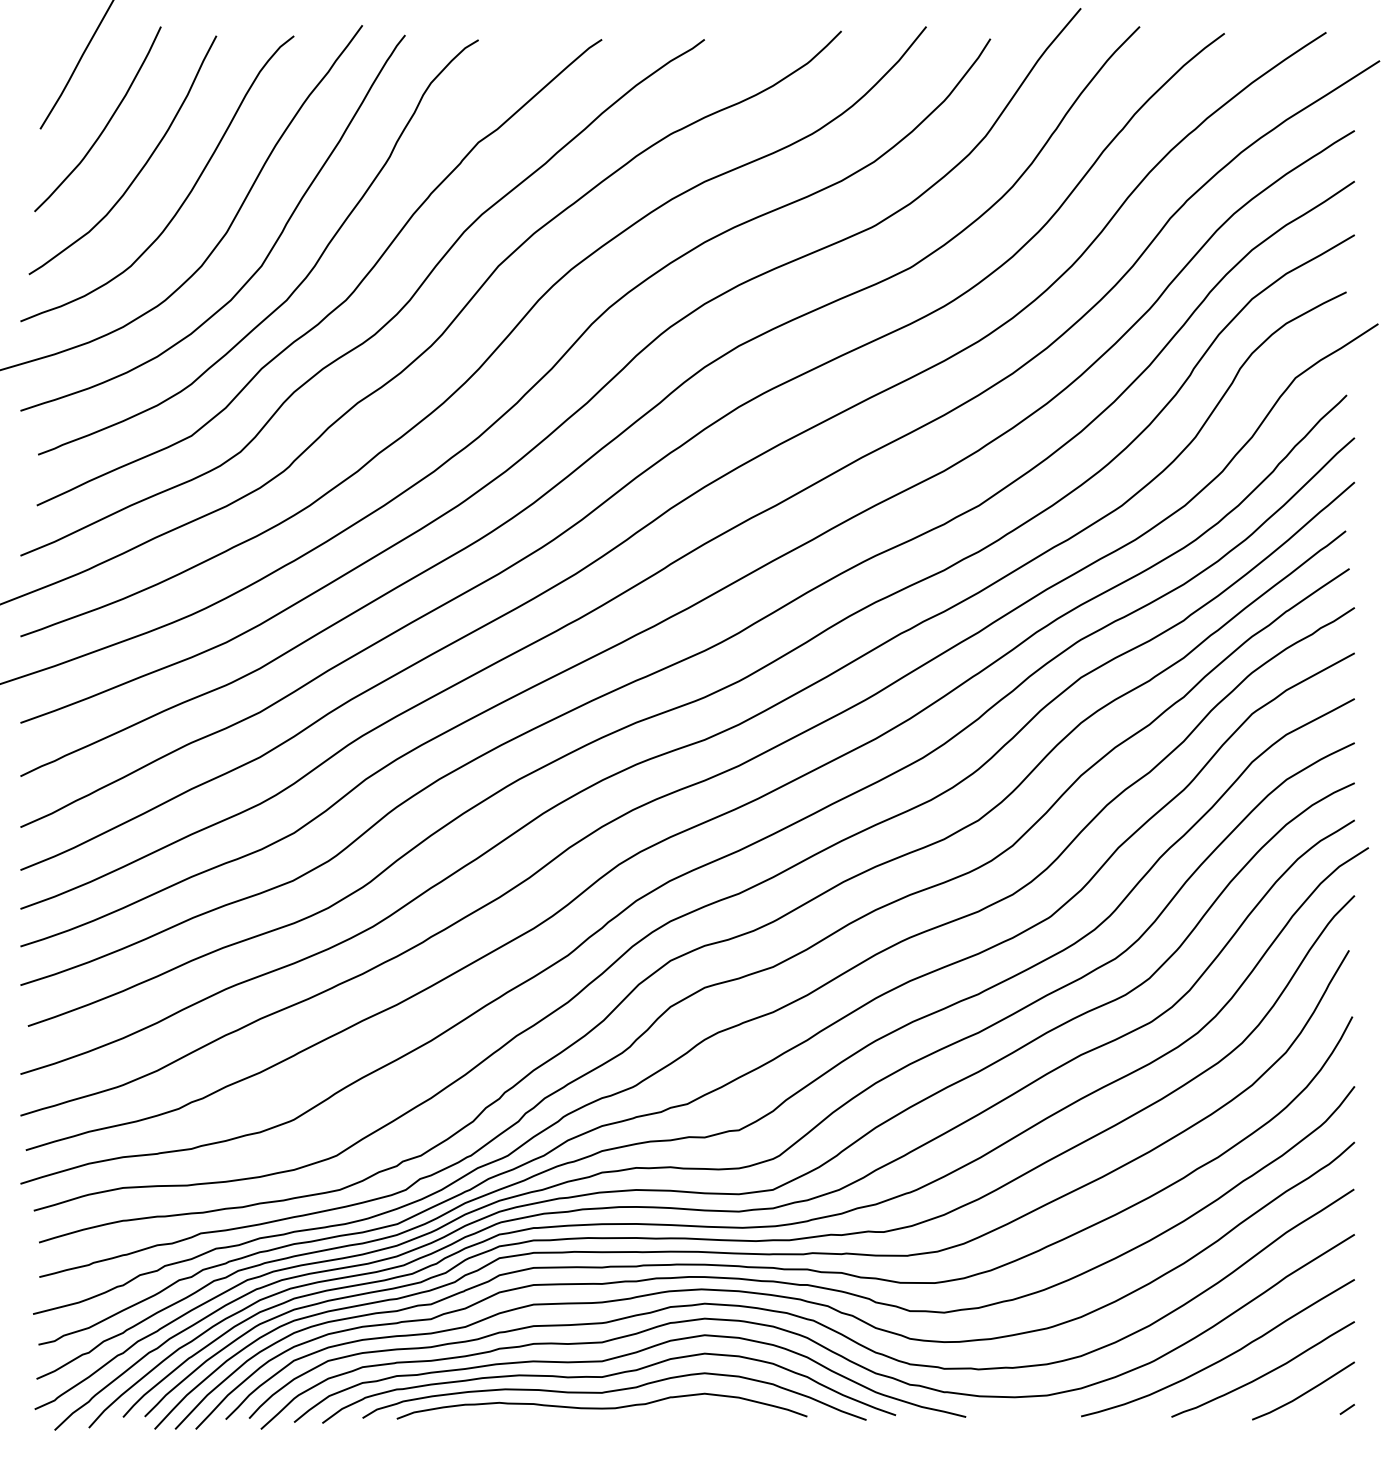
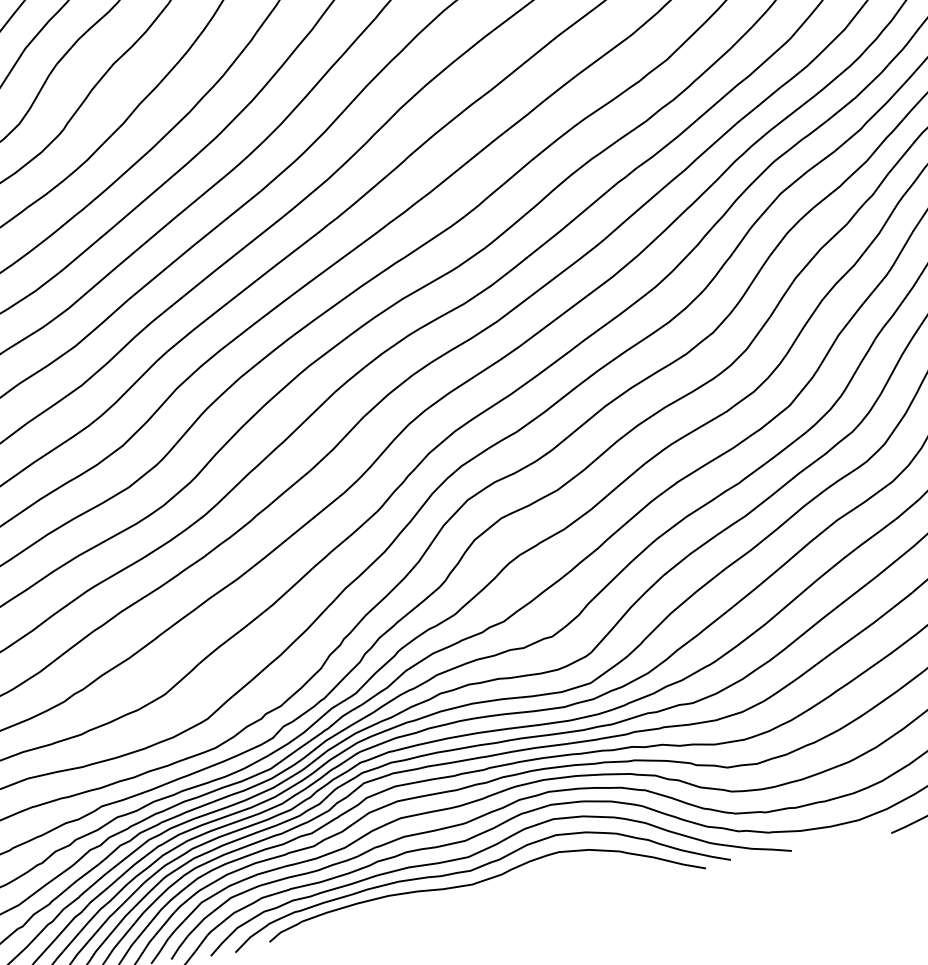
curve: (601, 1407) -> (474, 897), removed

